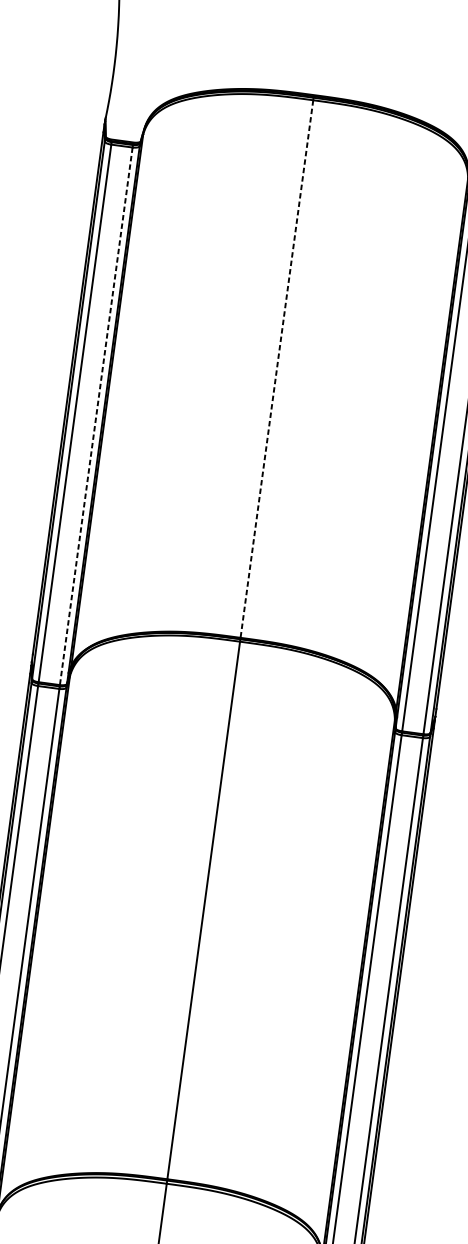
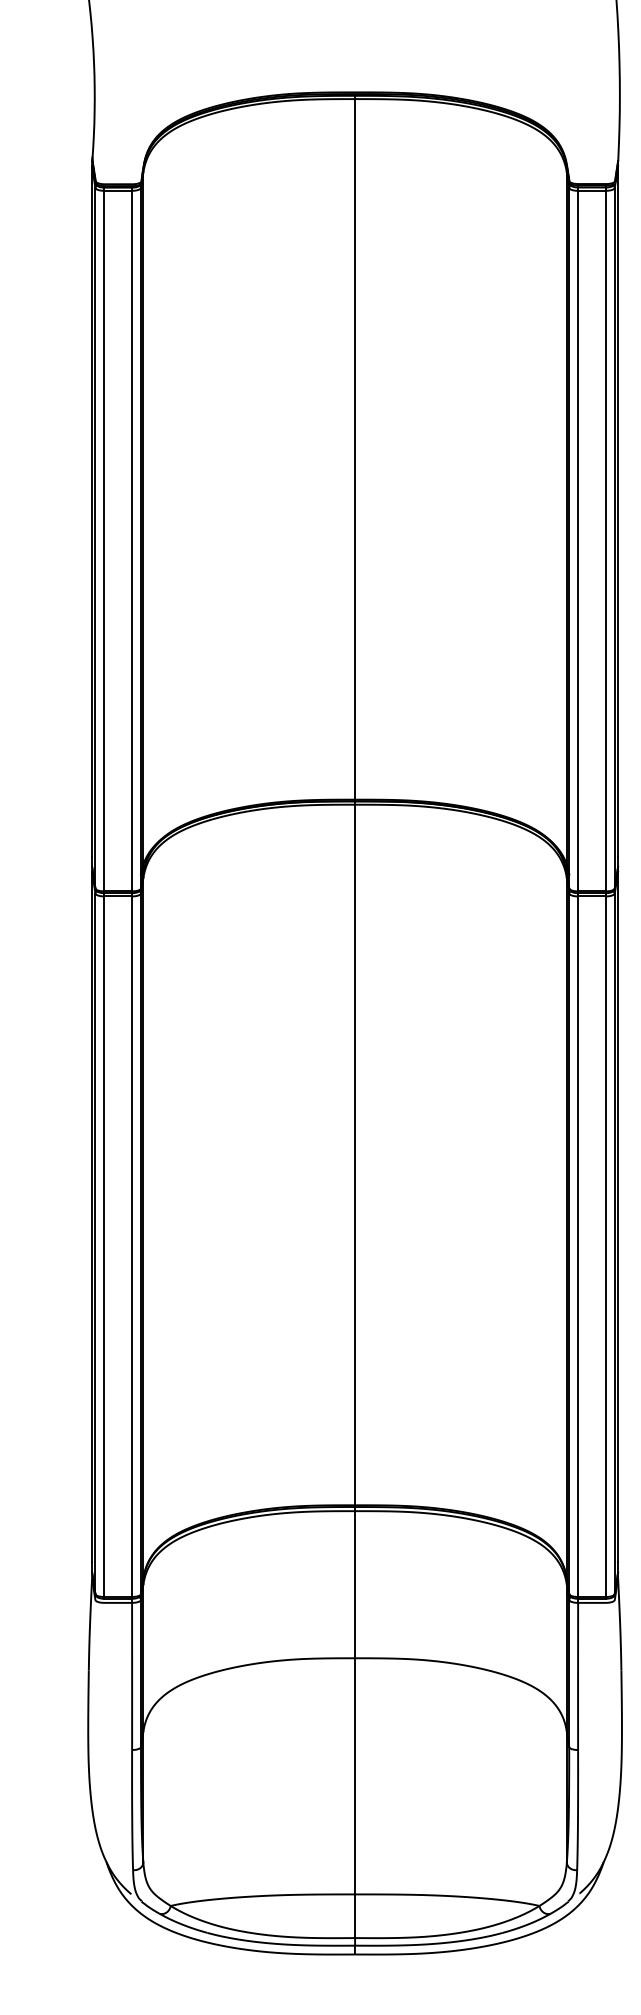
line: (277, 369) -> (355, 449), dashed -> solid
line: (96, 416) -> (132, 541), dashed -> solid

